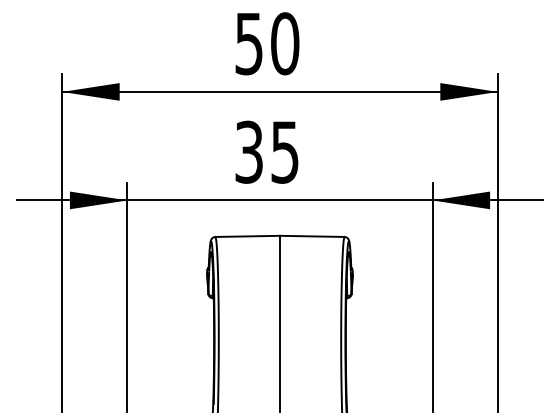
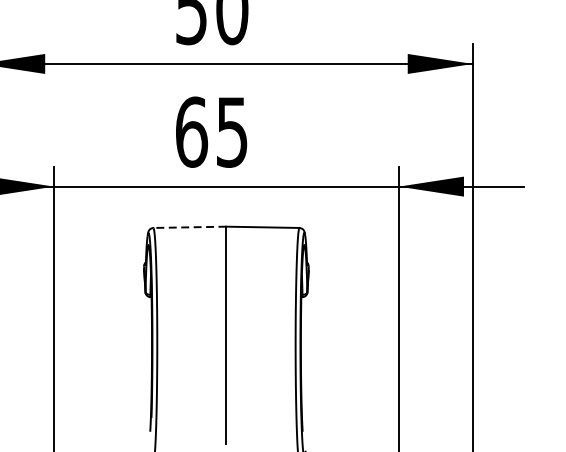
text: (249, 151) -> (191, 131), 35 -> 65
line: (247, 236) -> (189, 227), solid -> dashed

